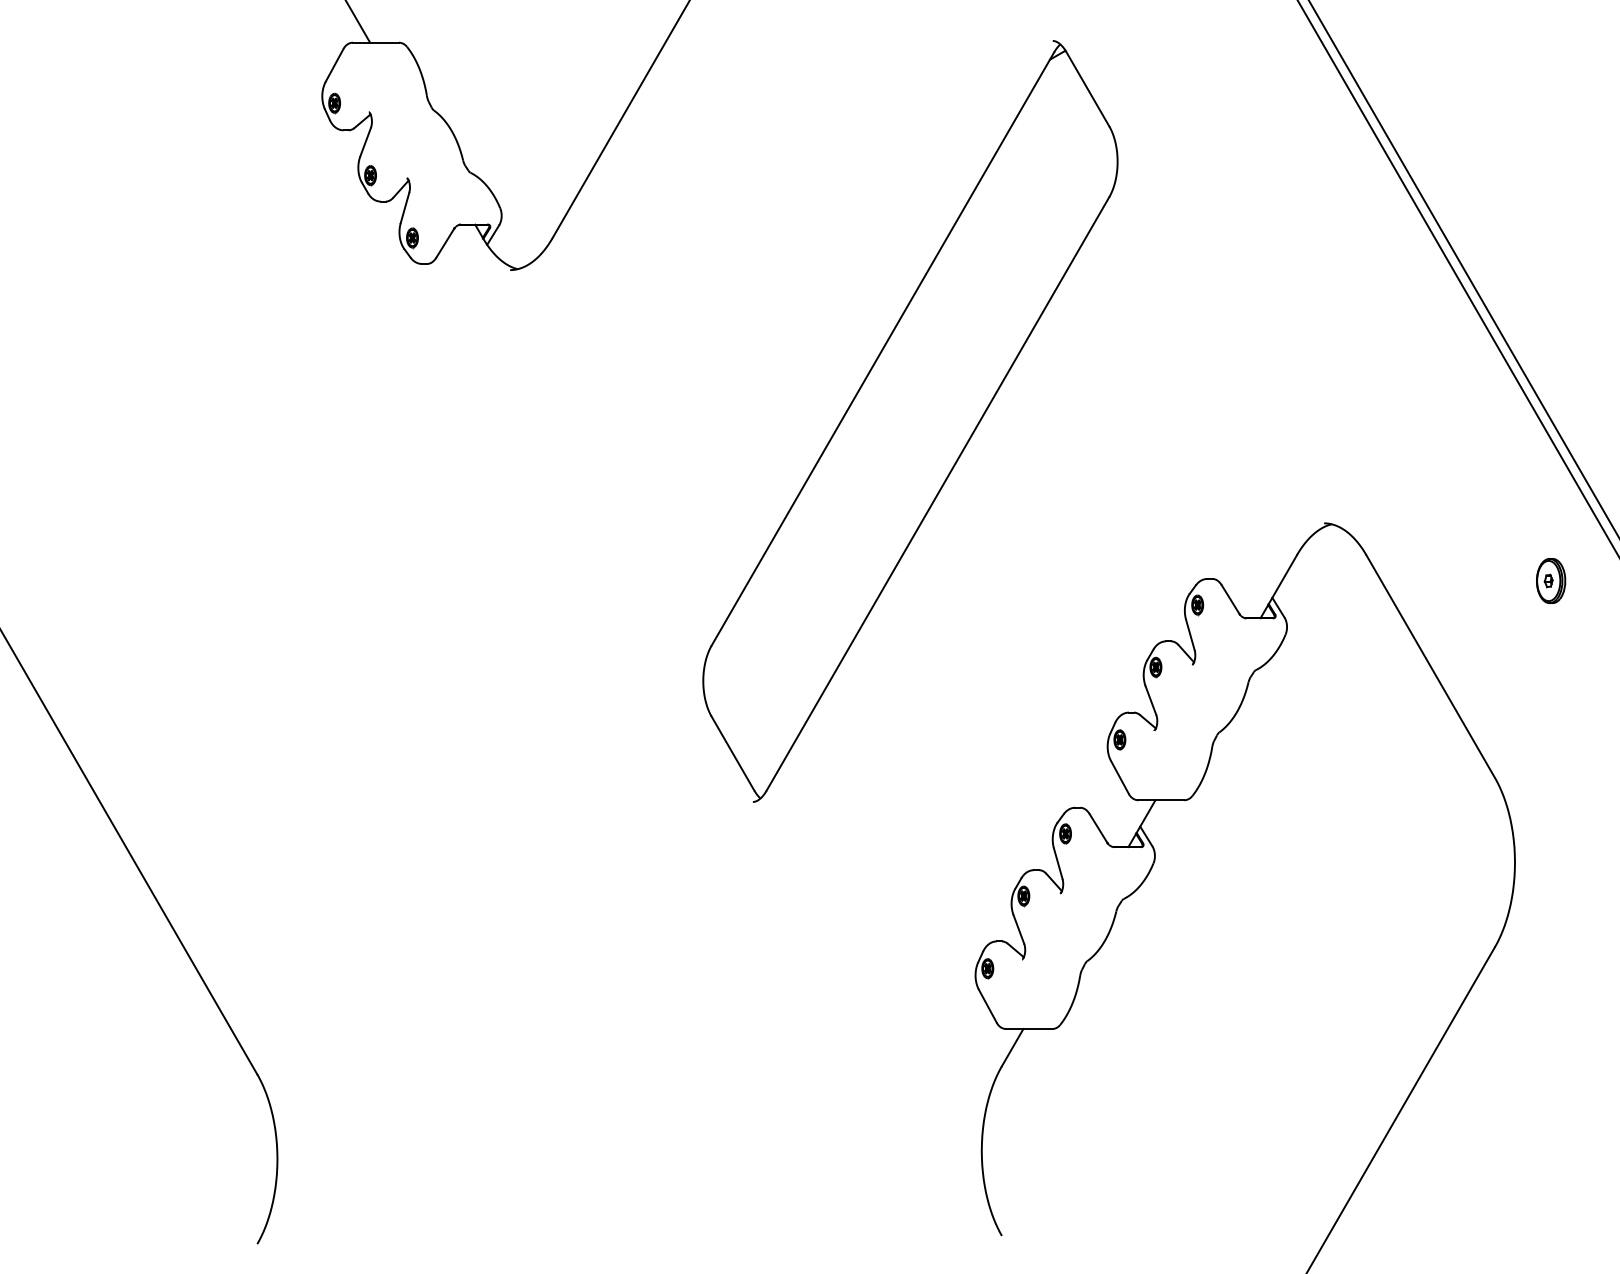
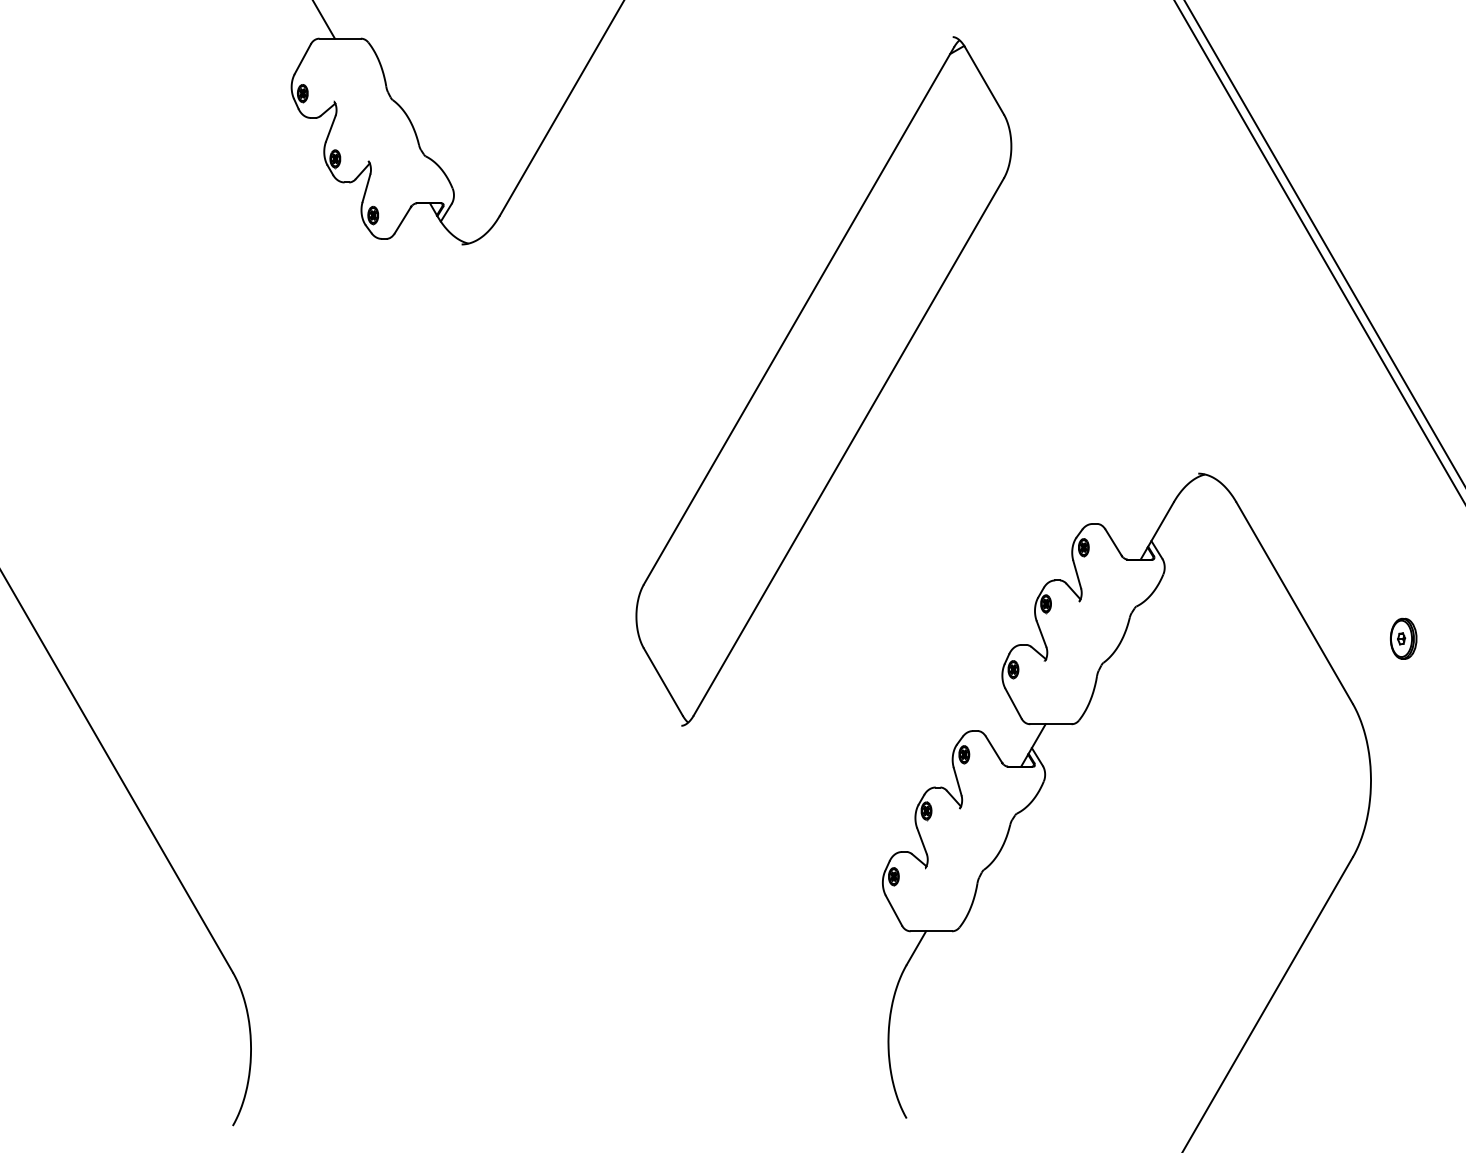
part: (1550, 580) -> (1403, 638), moved

